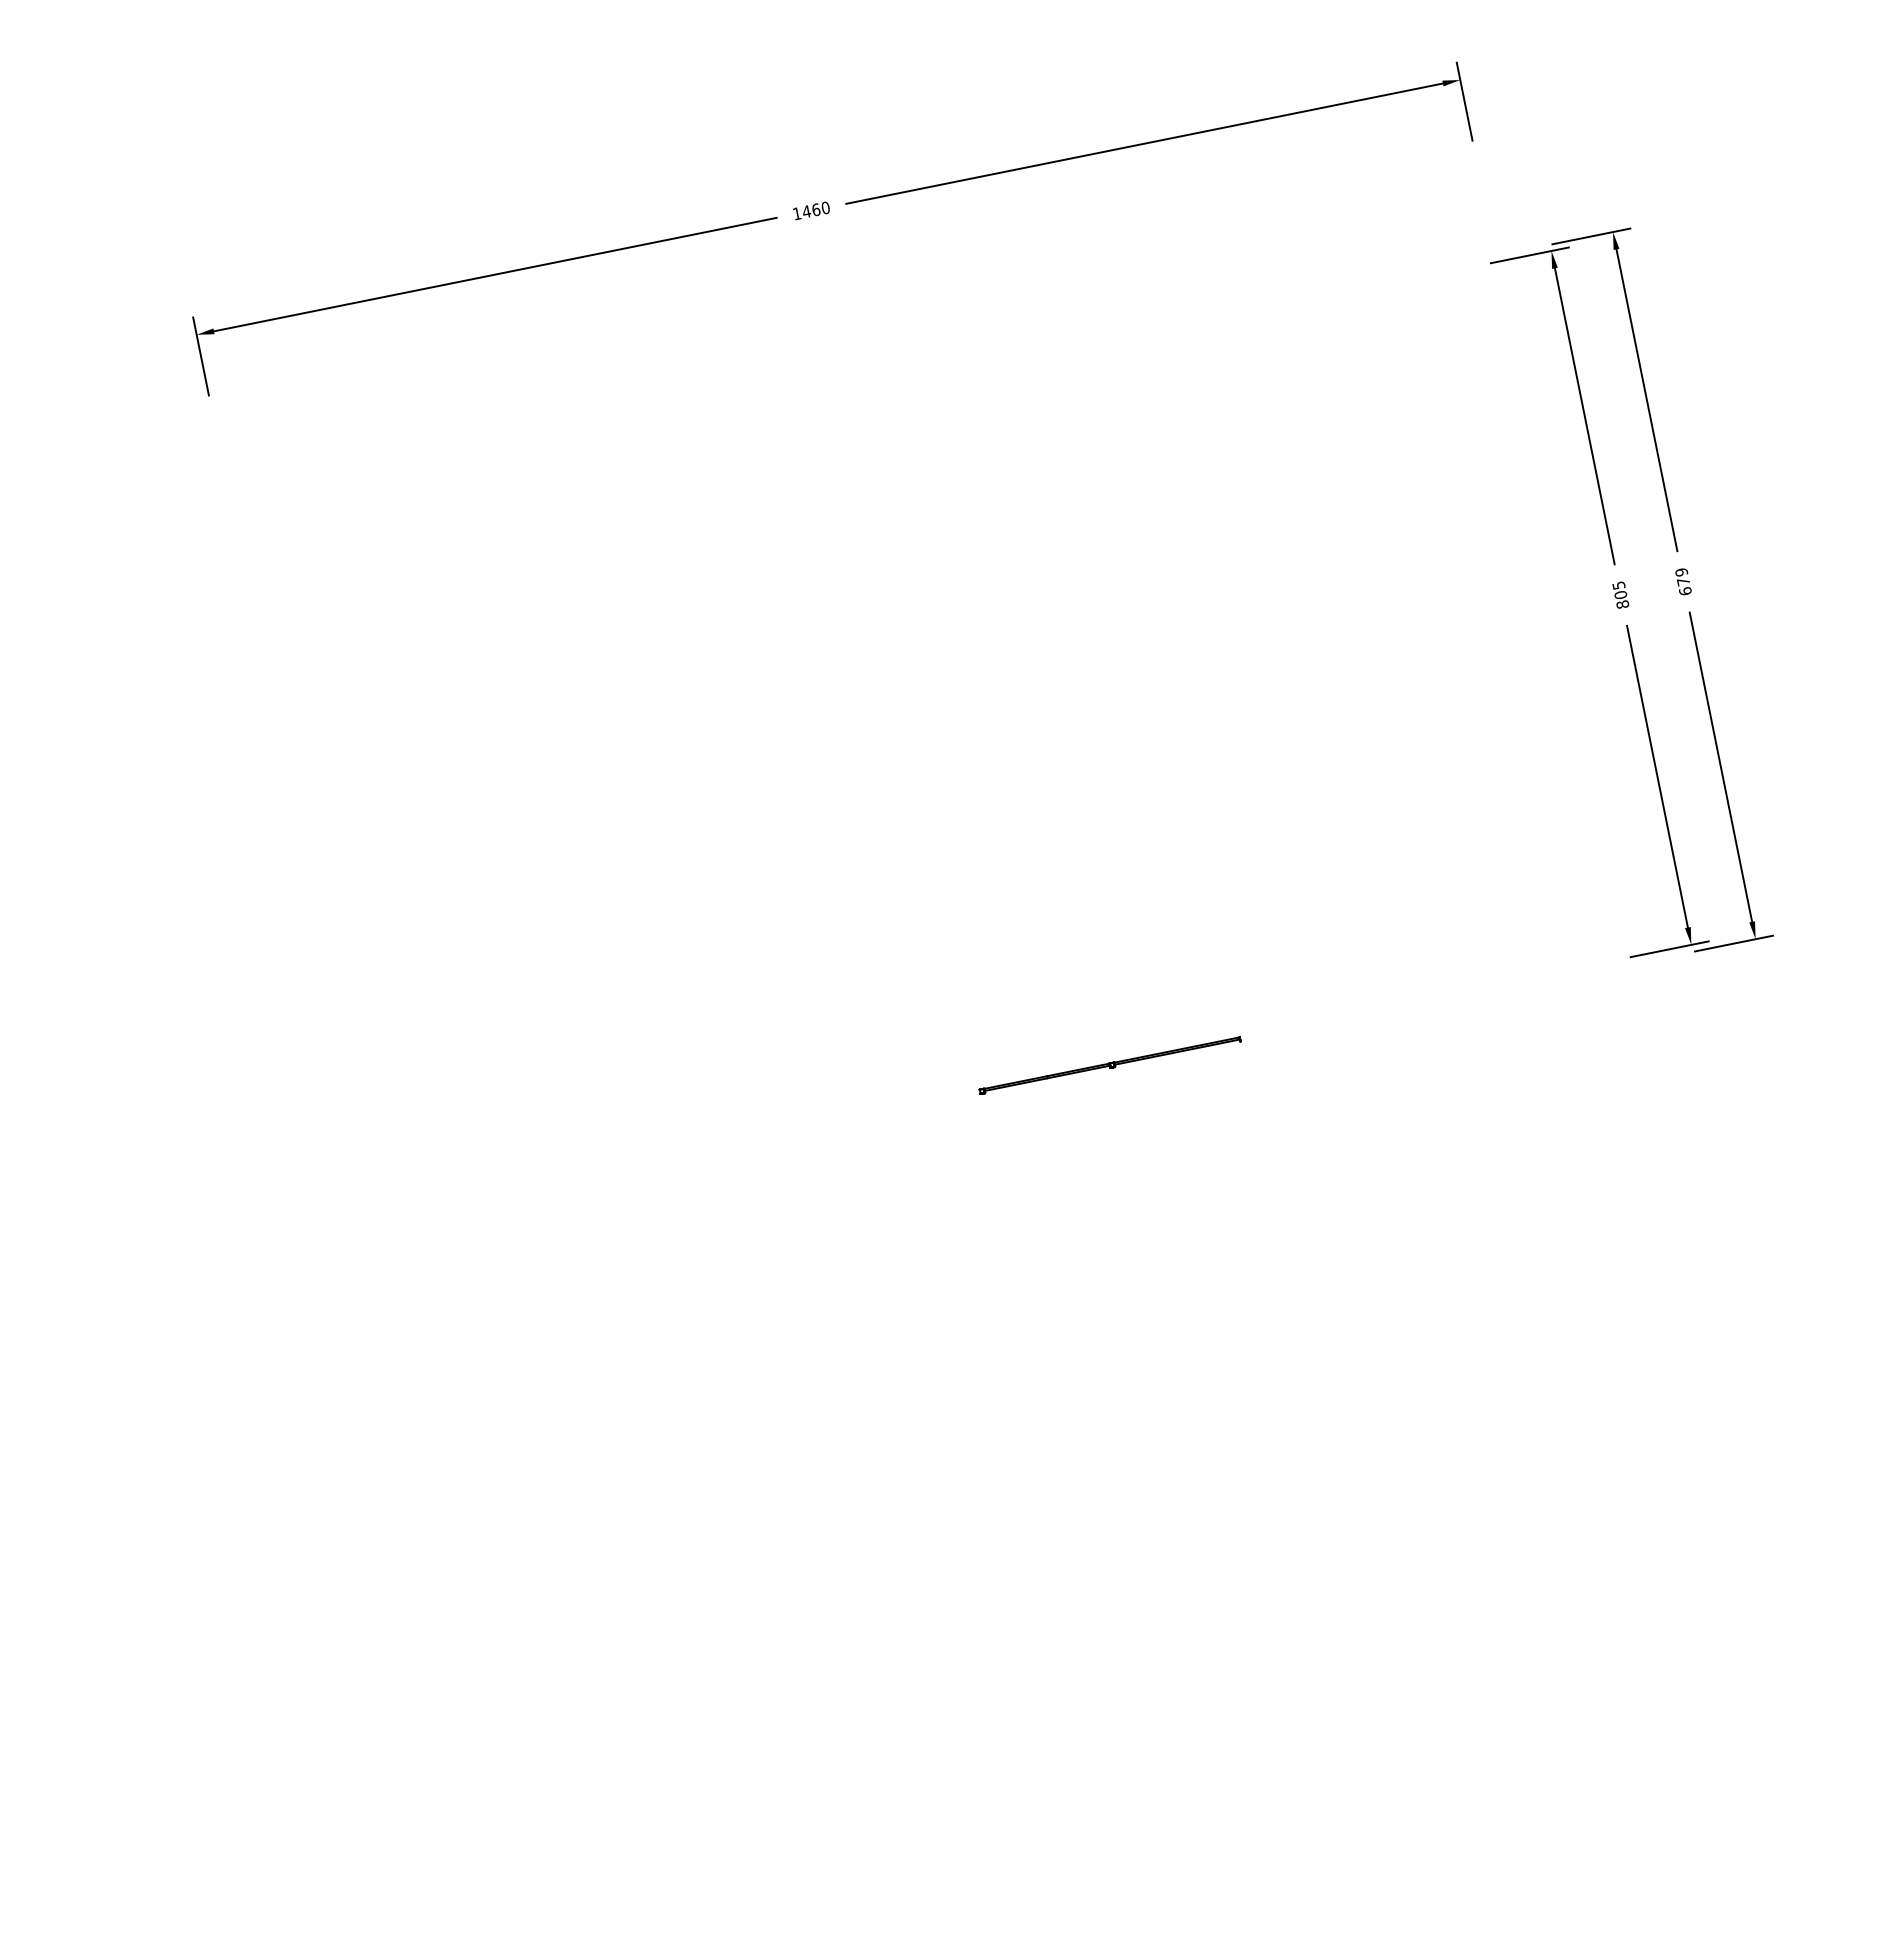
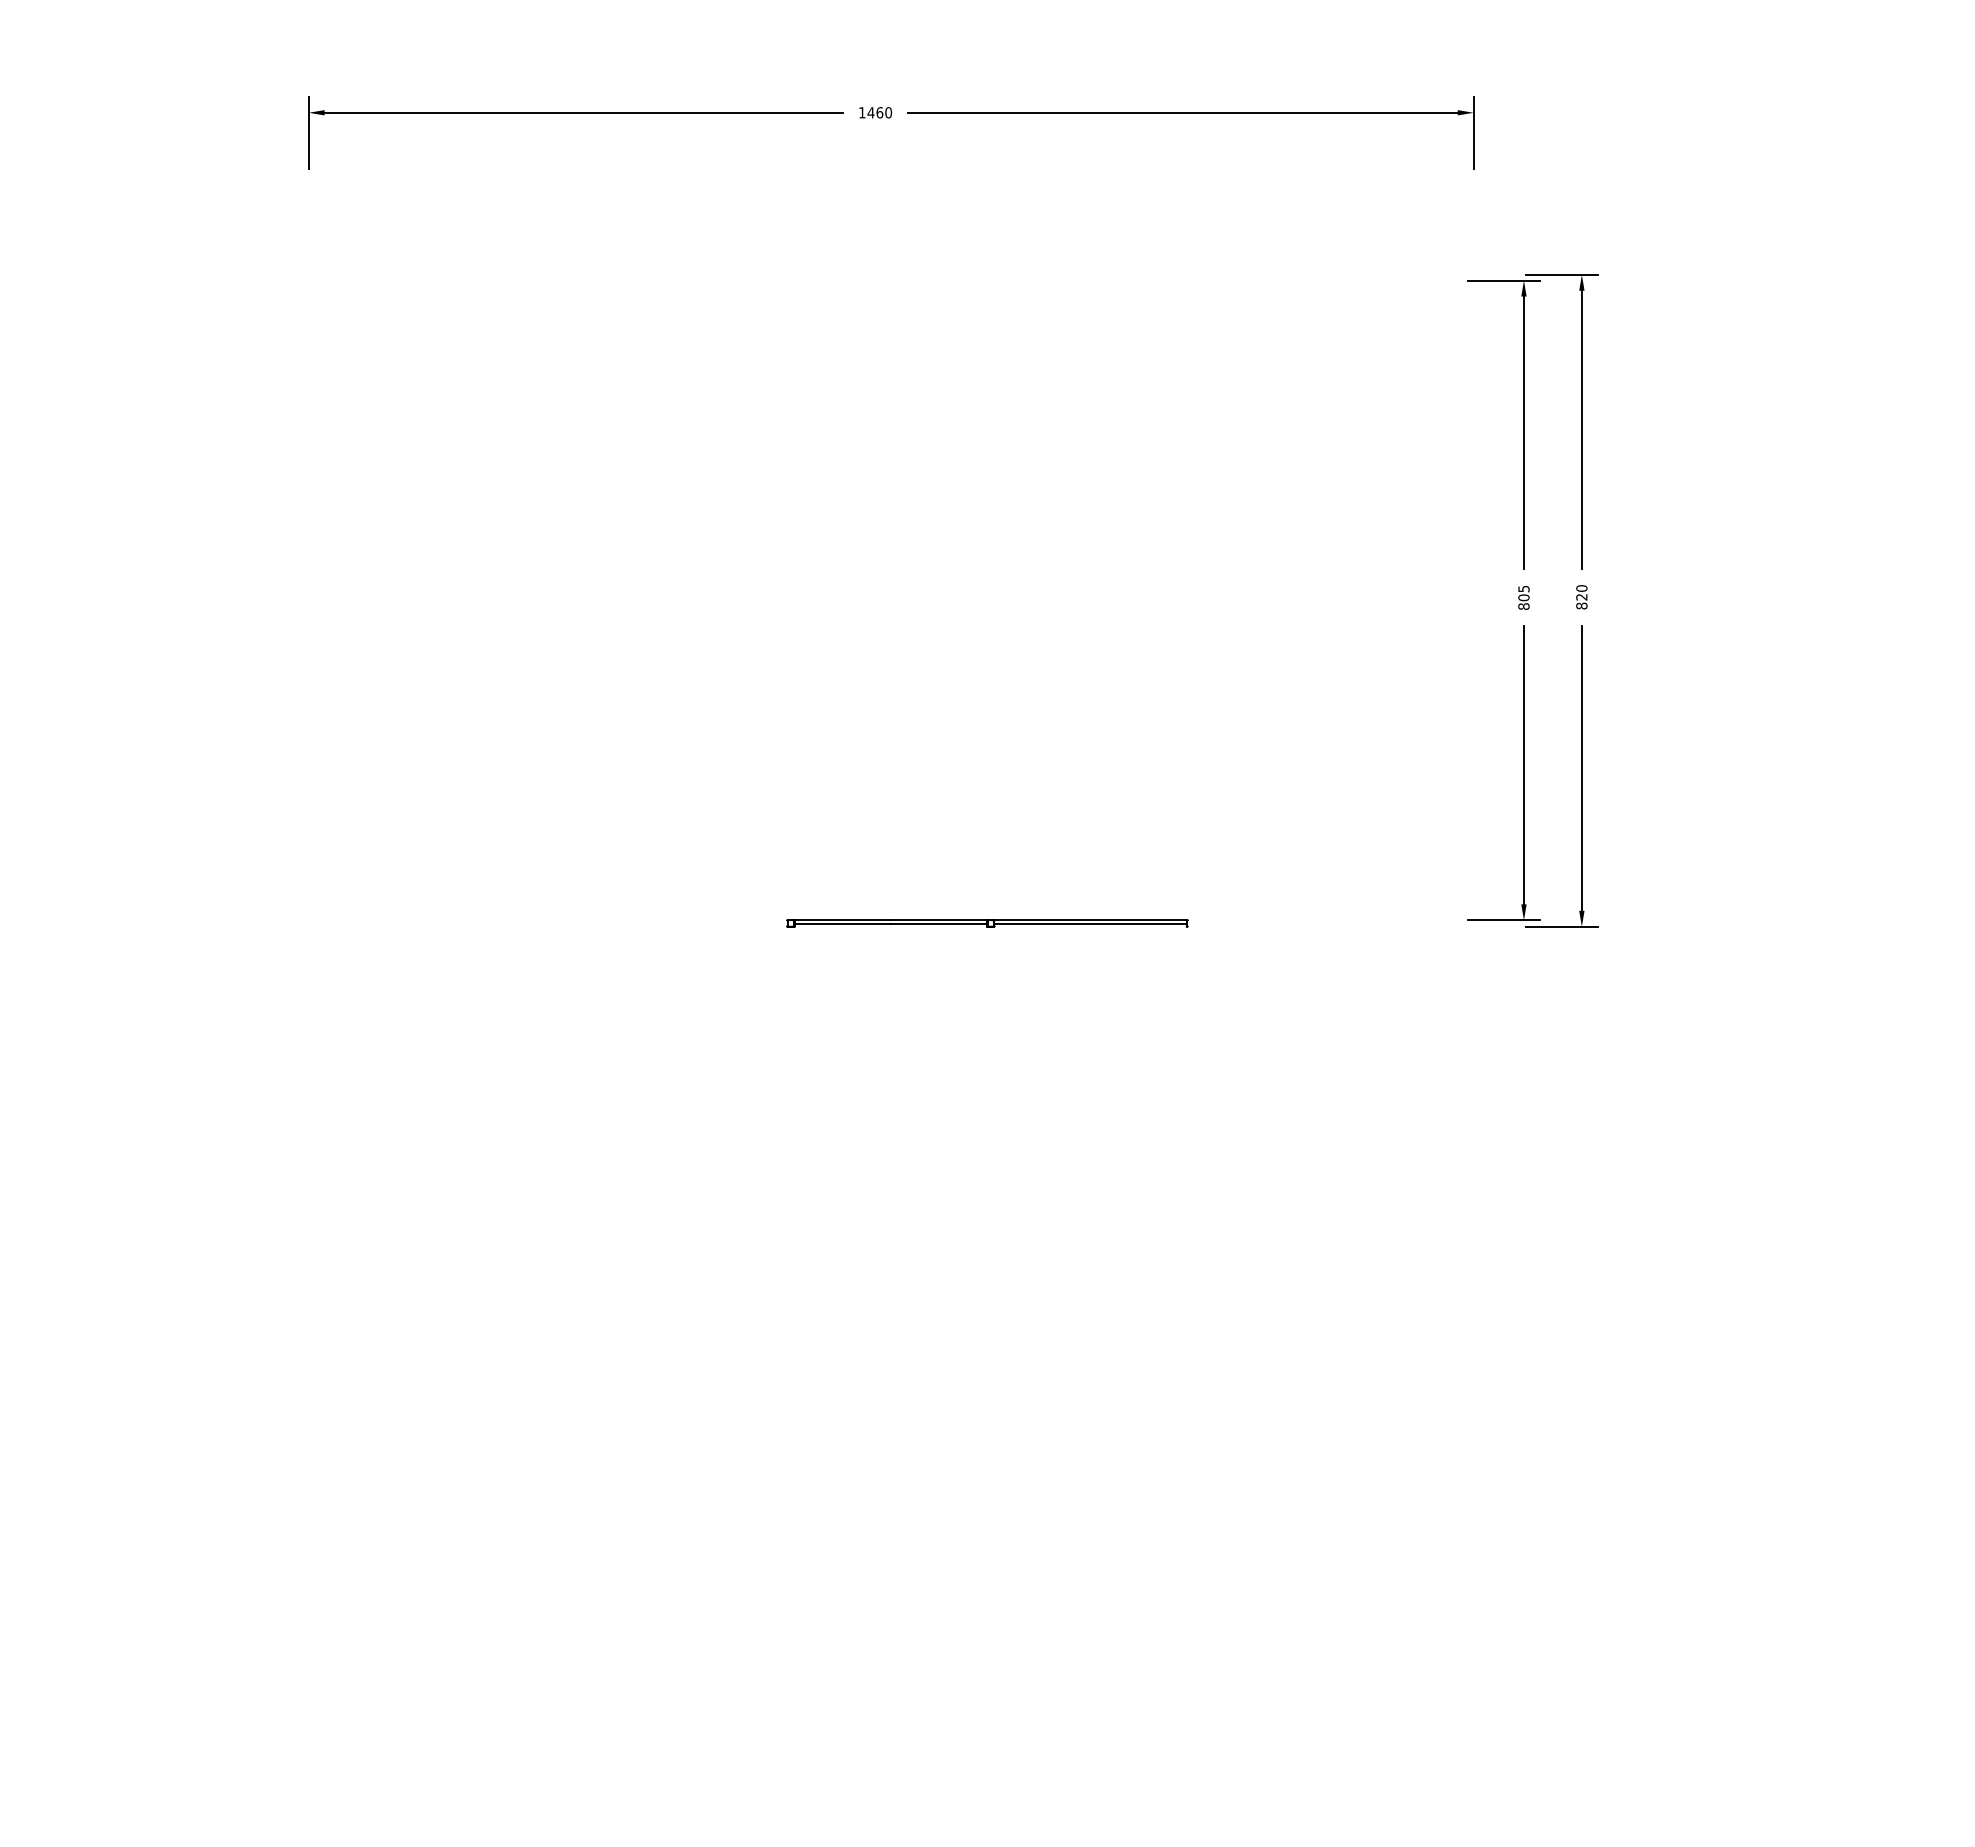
text: (1683, 582) -> (1581, 597), 679 -> 820
part: (1110, 1065) -> (987, 923), size x1.67

